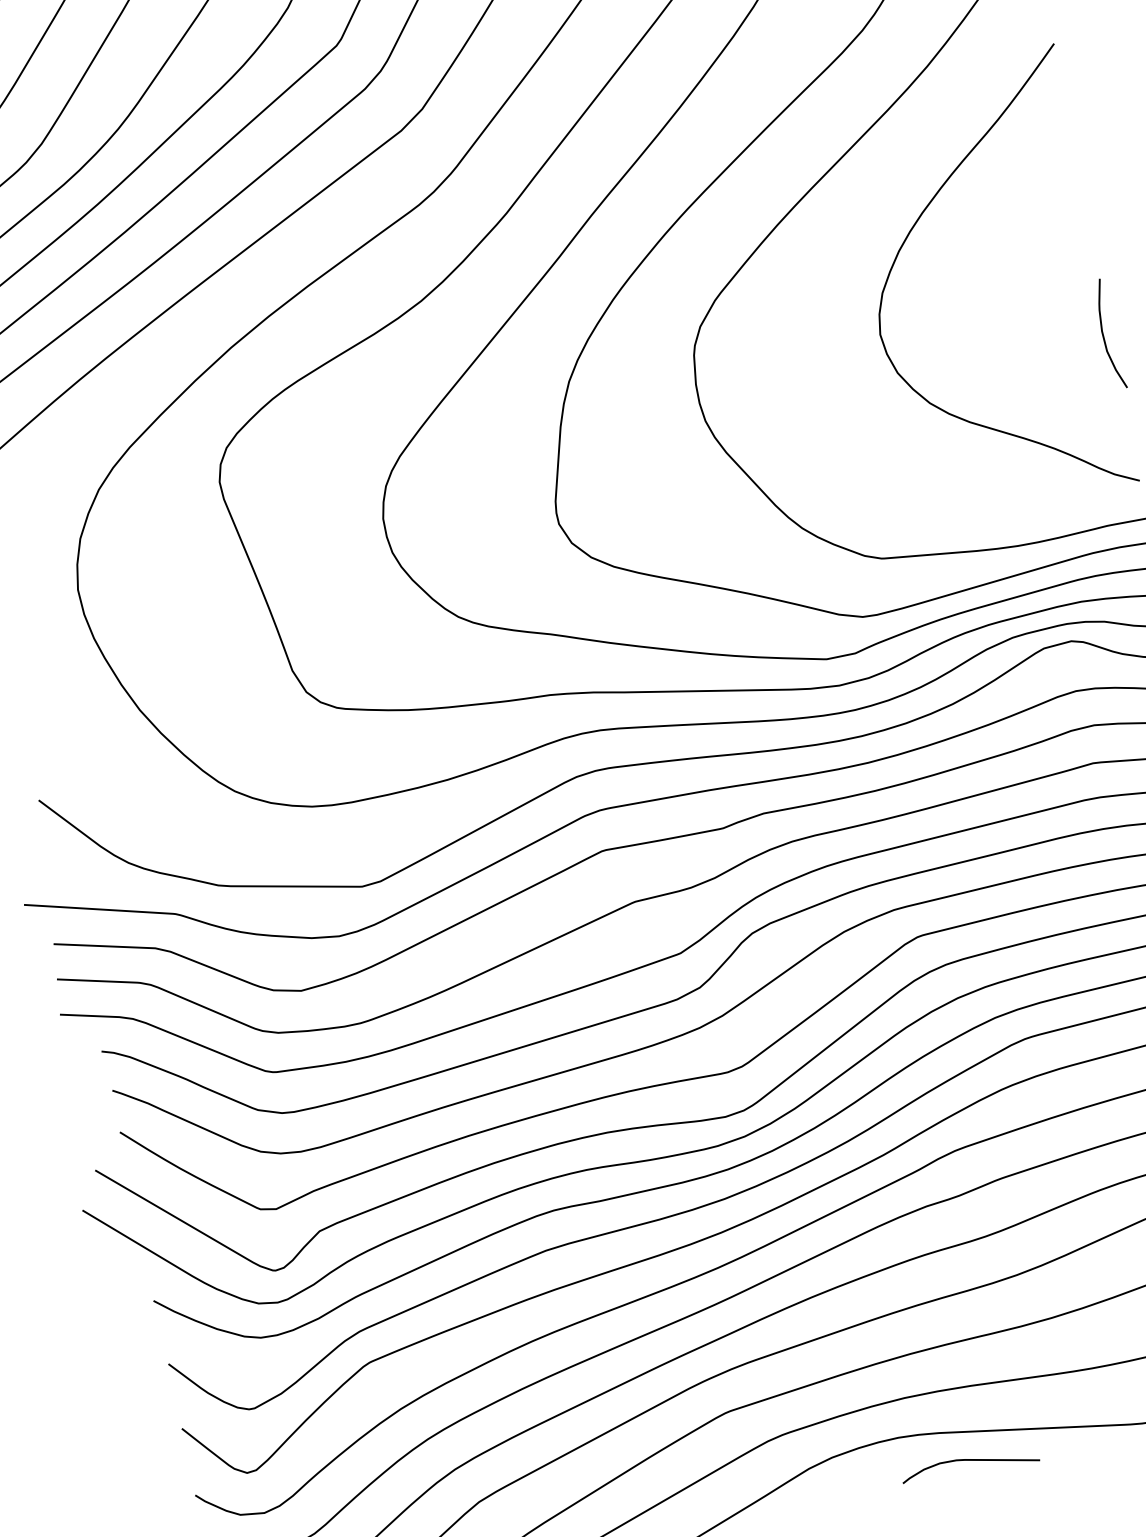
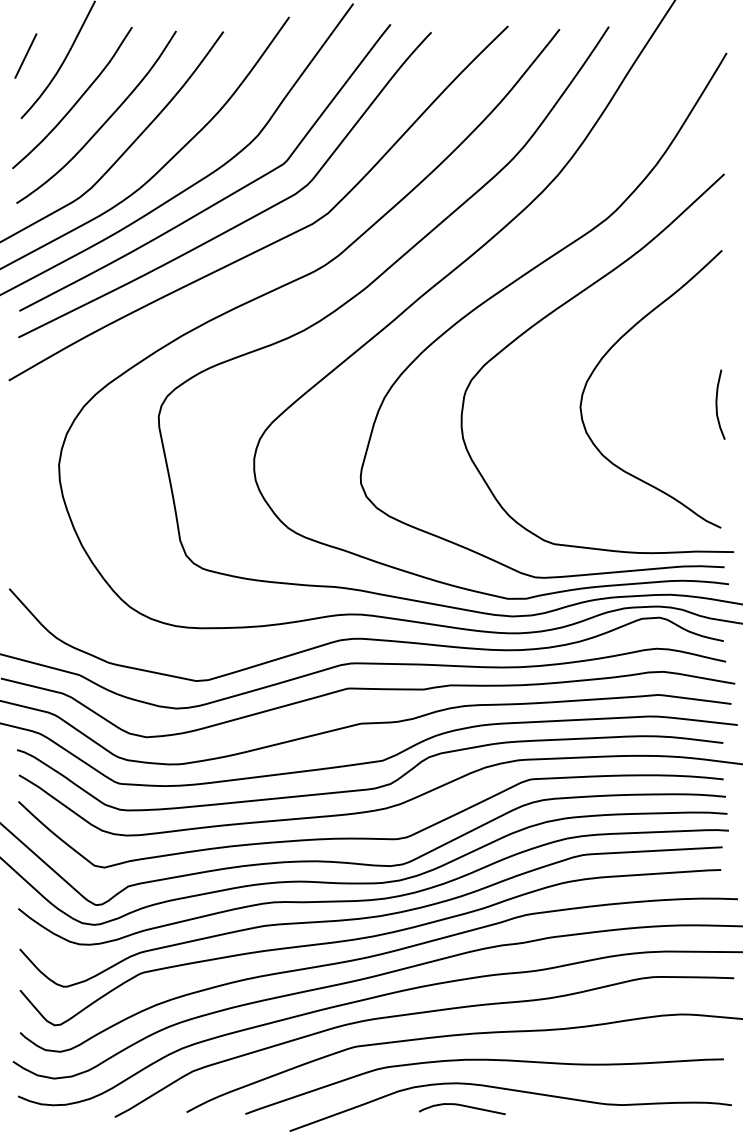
curve: (1104, 334) -> (717, 404), moved
curve: (968, 1461) -> (461, 1106), moved

